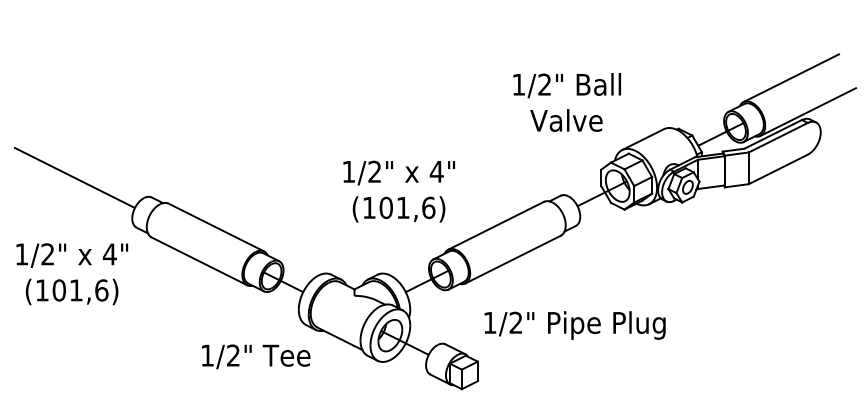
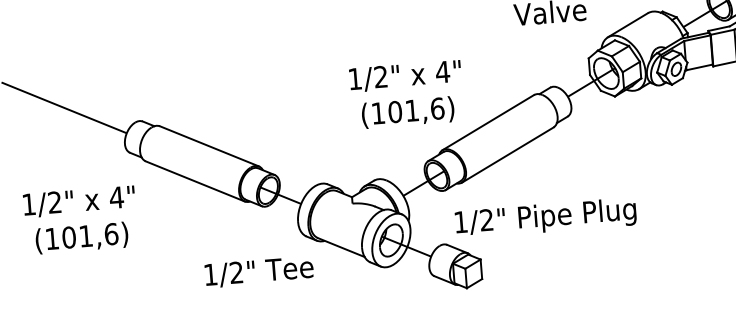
text: (398, 191) -> (406, 94), moved
text: (72, 274) -> (81, 220), moved
text: (574, 325) -> (545, 218), moved

